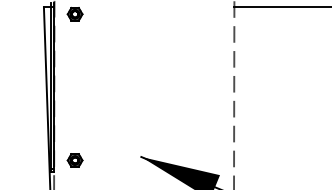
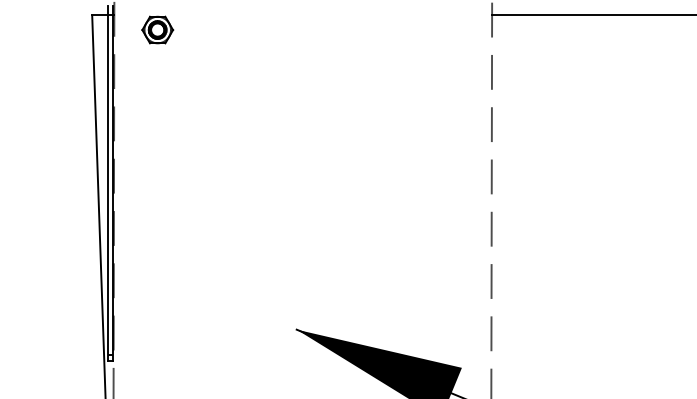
part: (74, 160) -> (156, 337), removed

